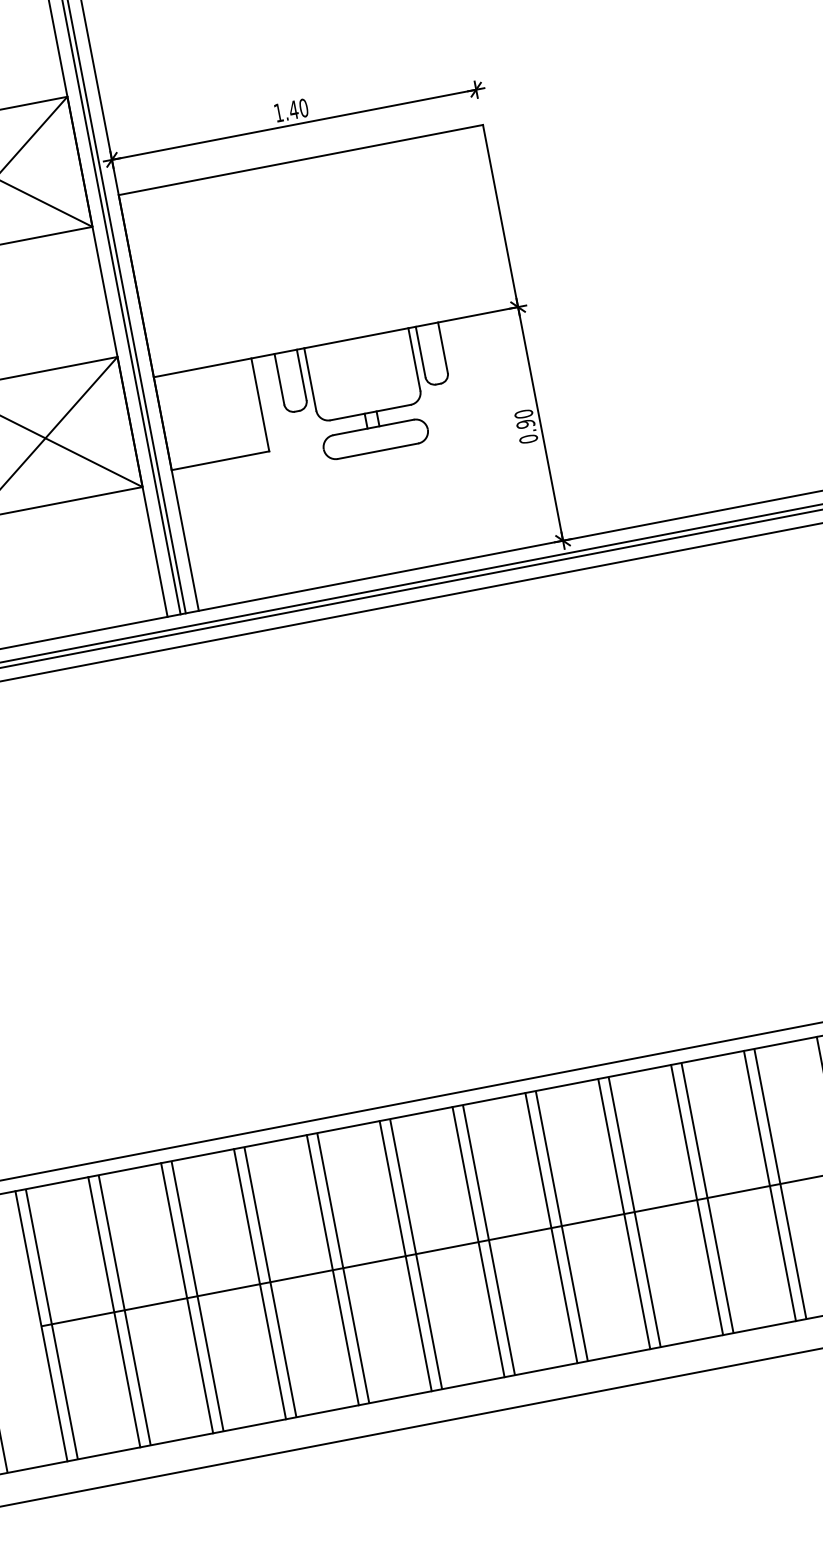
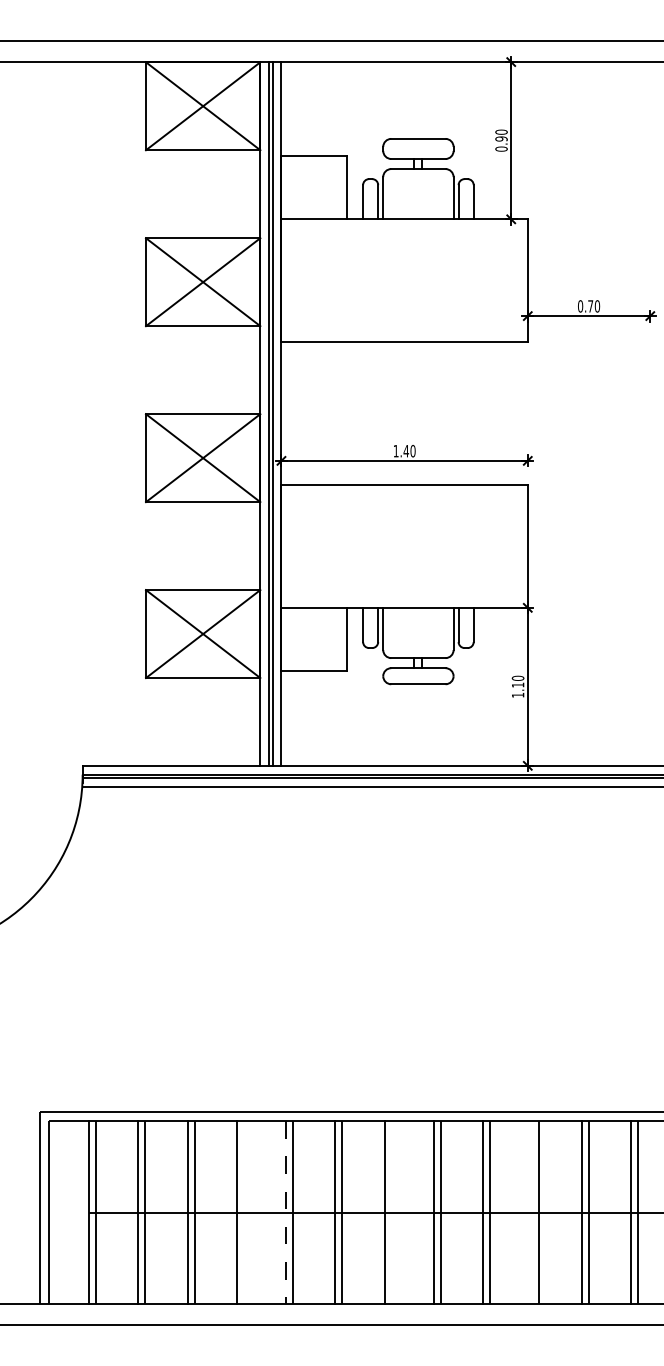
text: (526, 430) -> (517, 689), 0.90 -> 1.10
line: (697, 1199) -> (532, 1212), removed
line: (488, 1240) -> (391, 1212), removed
line: (333, 1271) -> (286, 1213), solid -> dashed
line: (269, 1282) -> (243, 1212), removed

